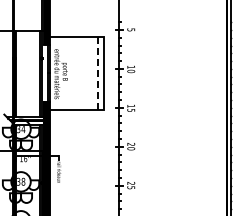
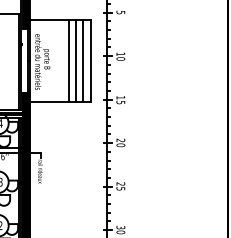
line: (84, 73) -> (68, 61), added
line: (91, 73) -> (76, 61), added
line: (97, 73) -> (83, 61), dashed -> solid

